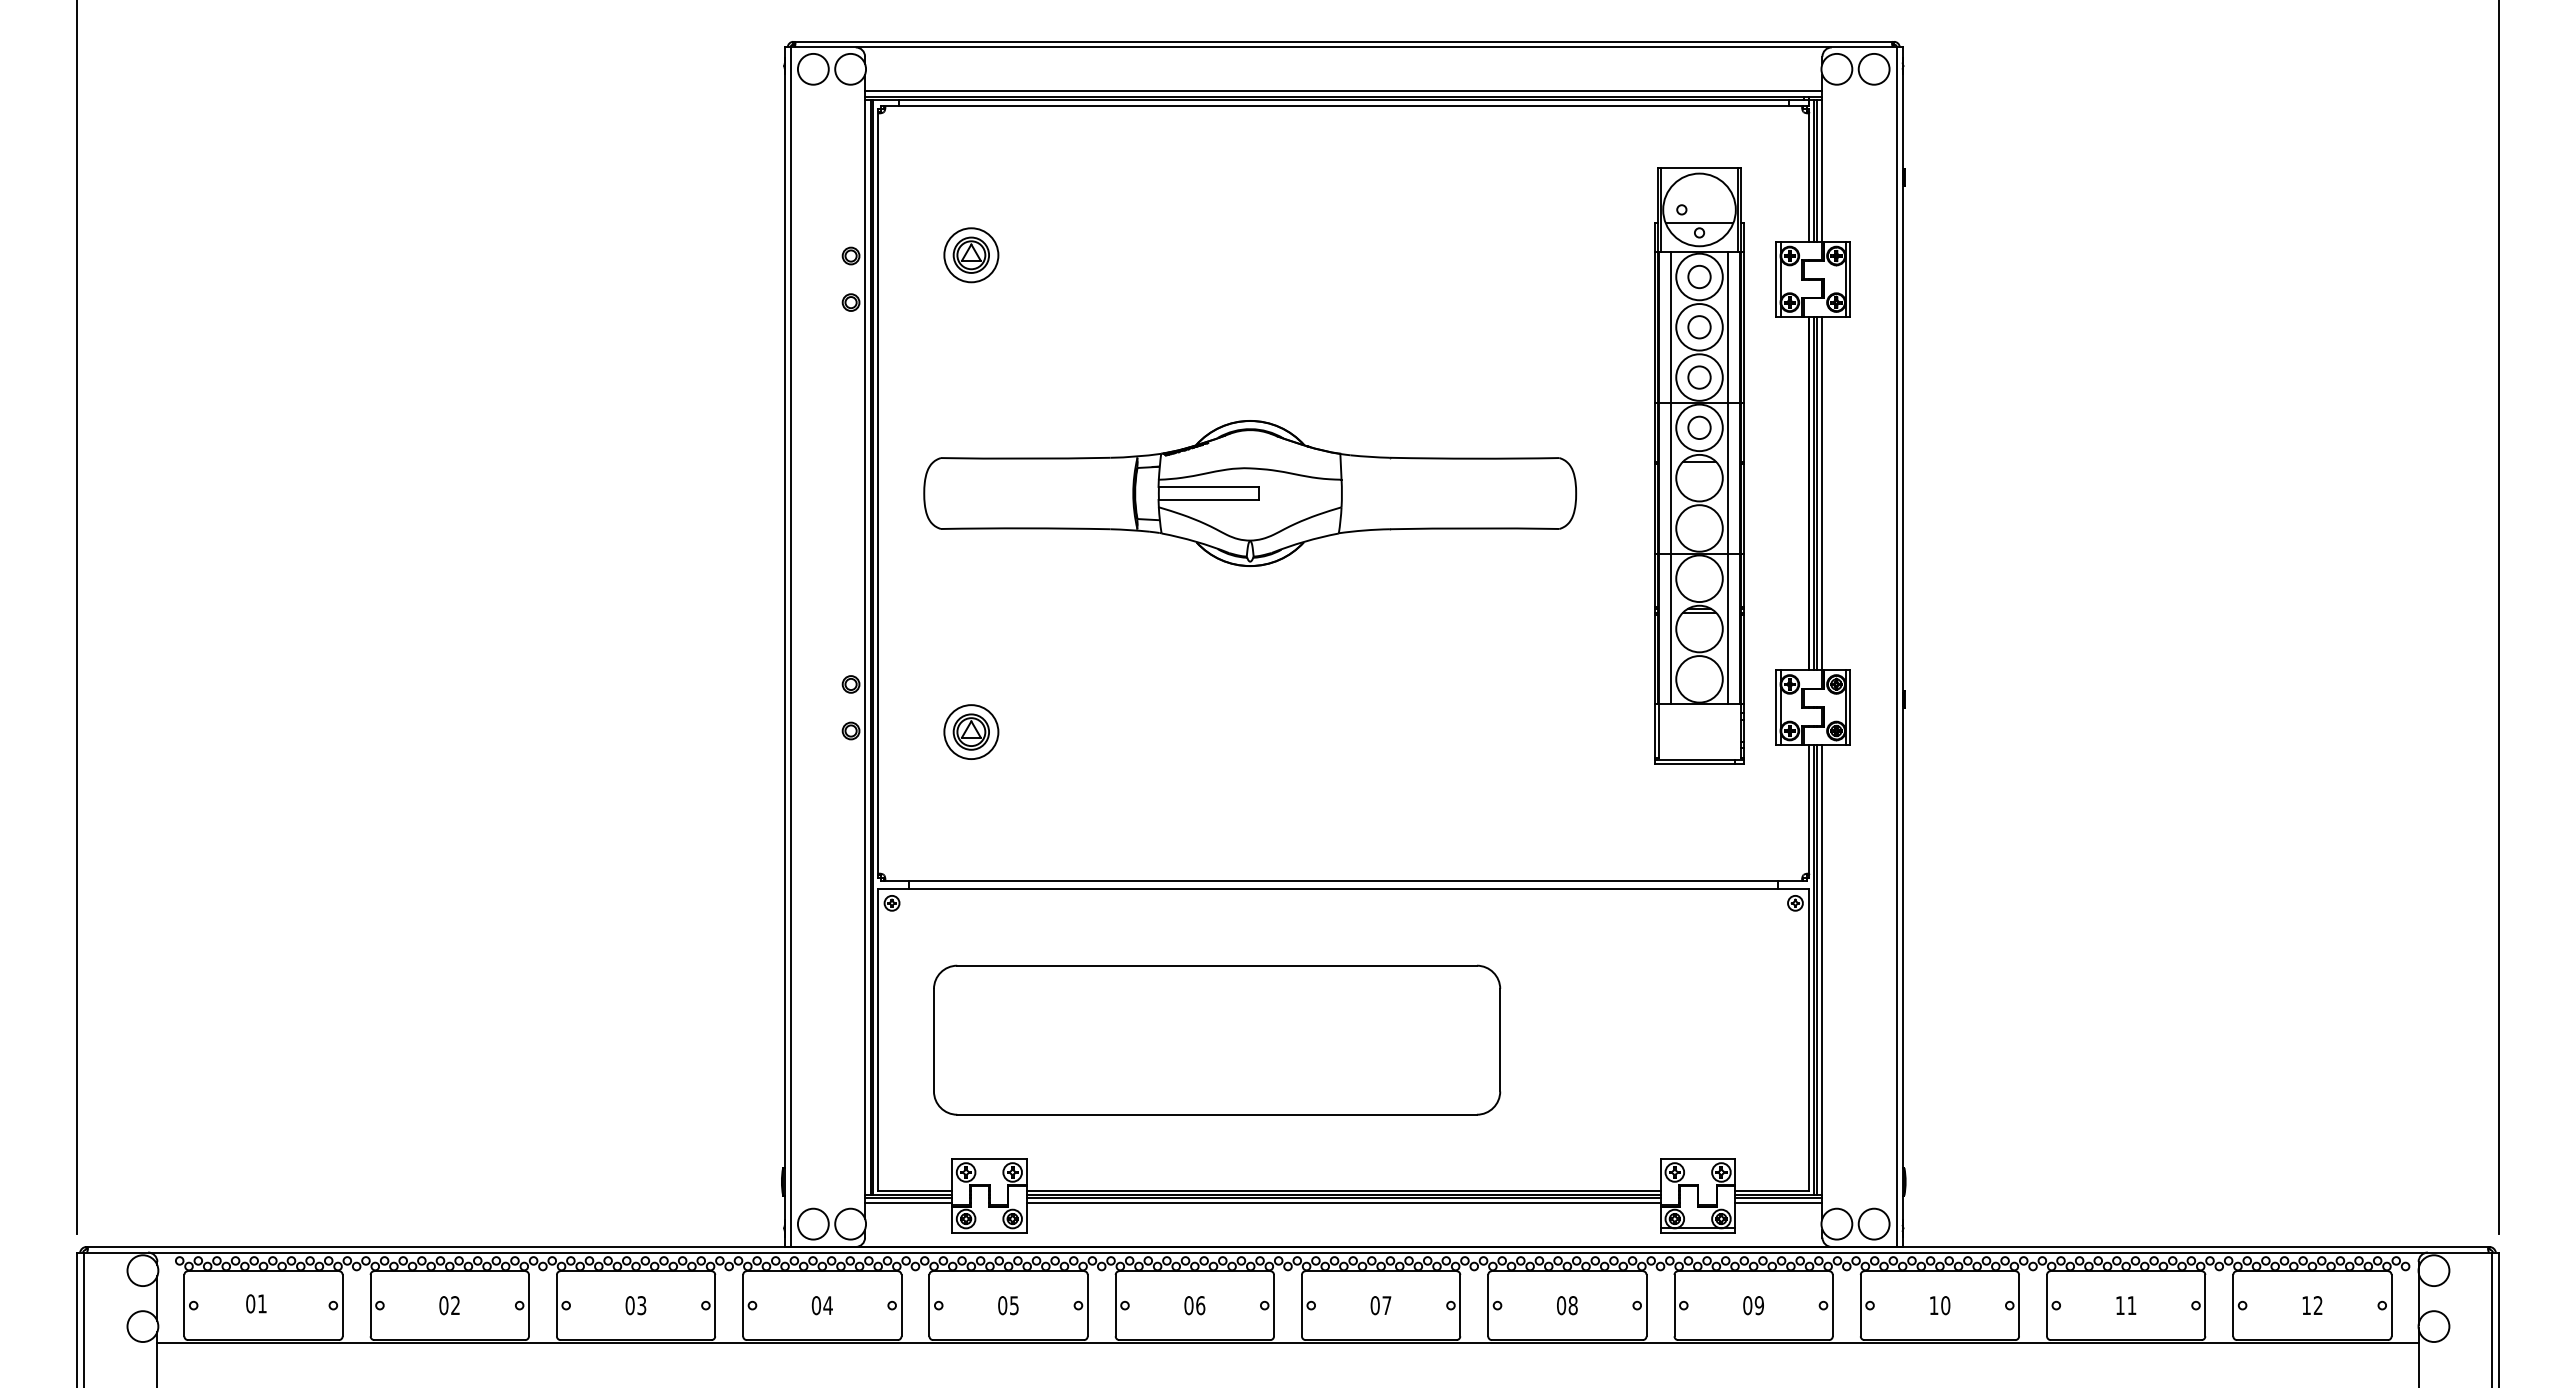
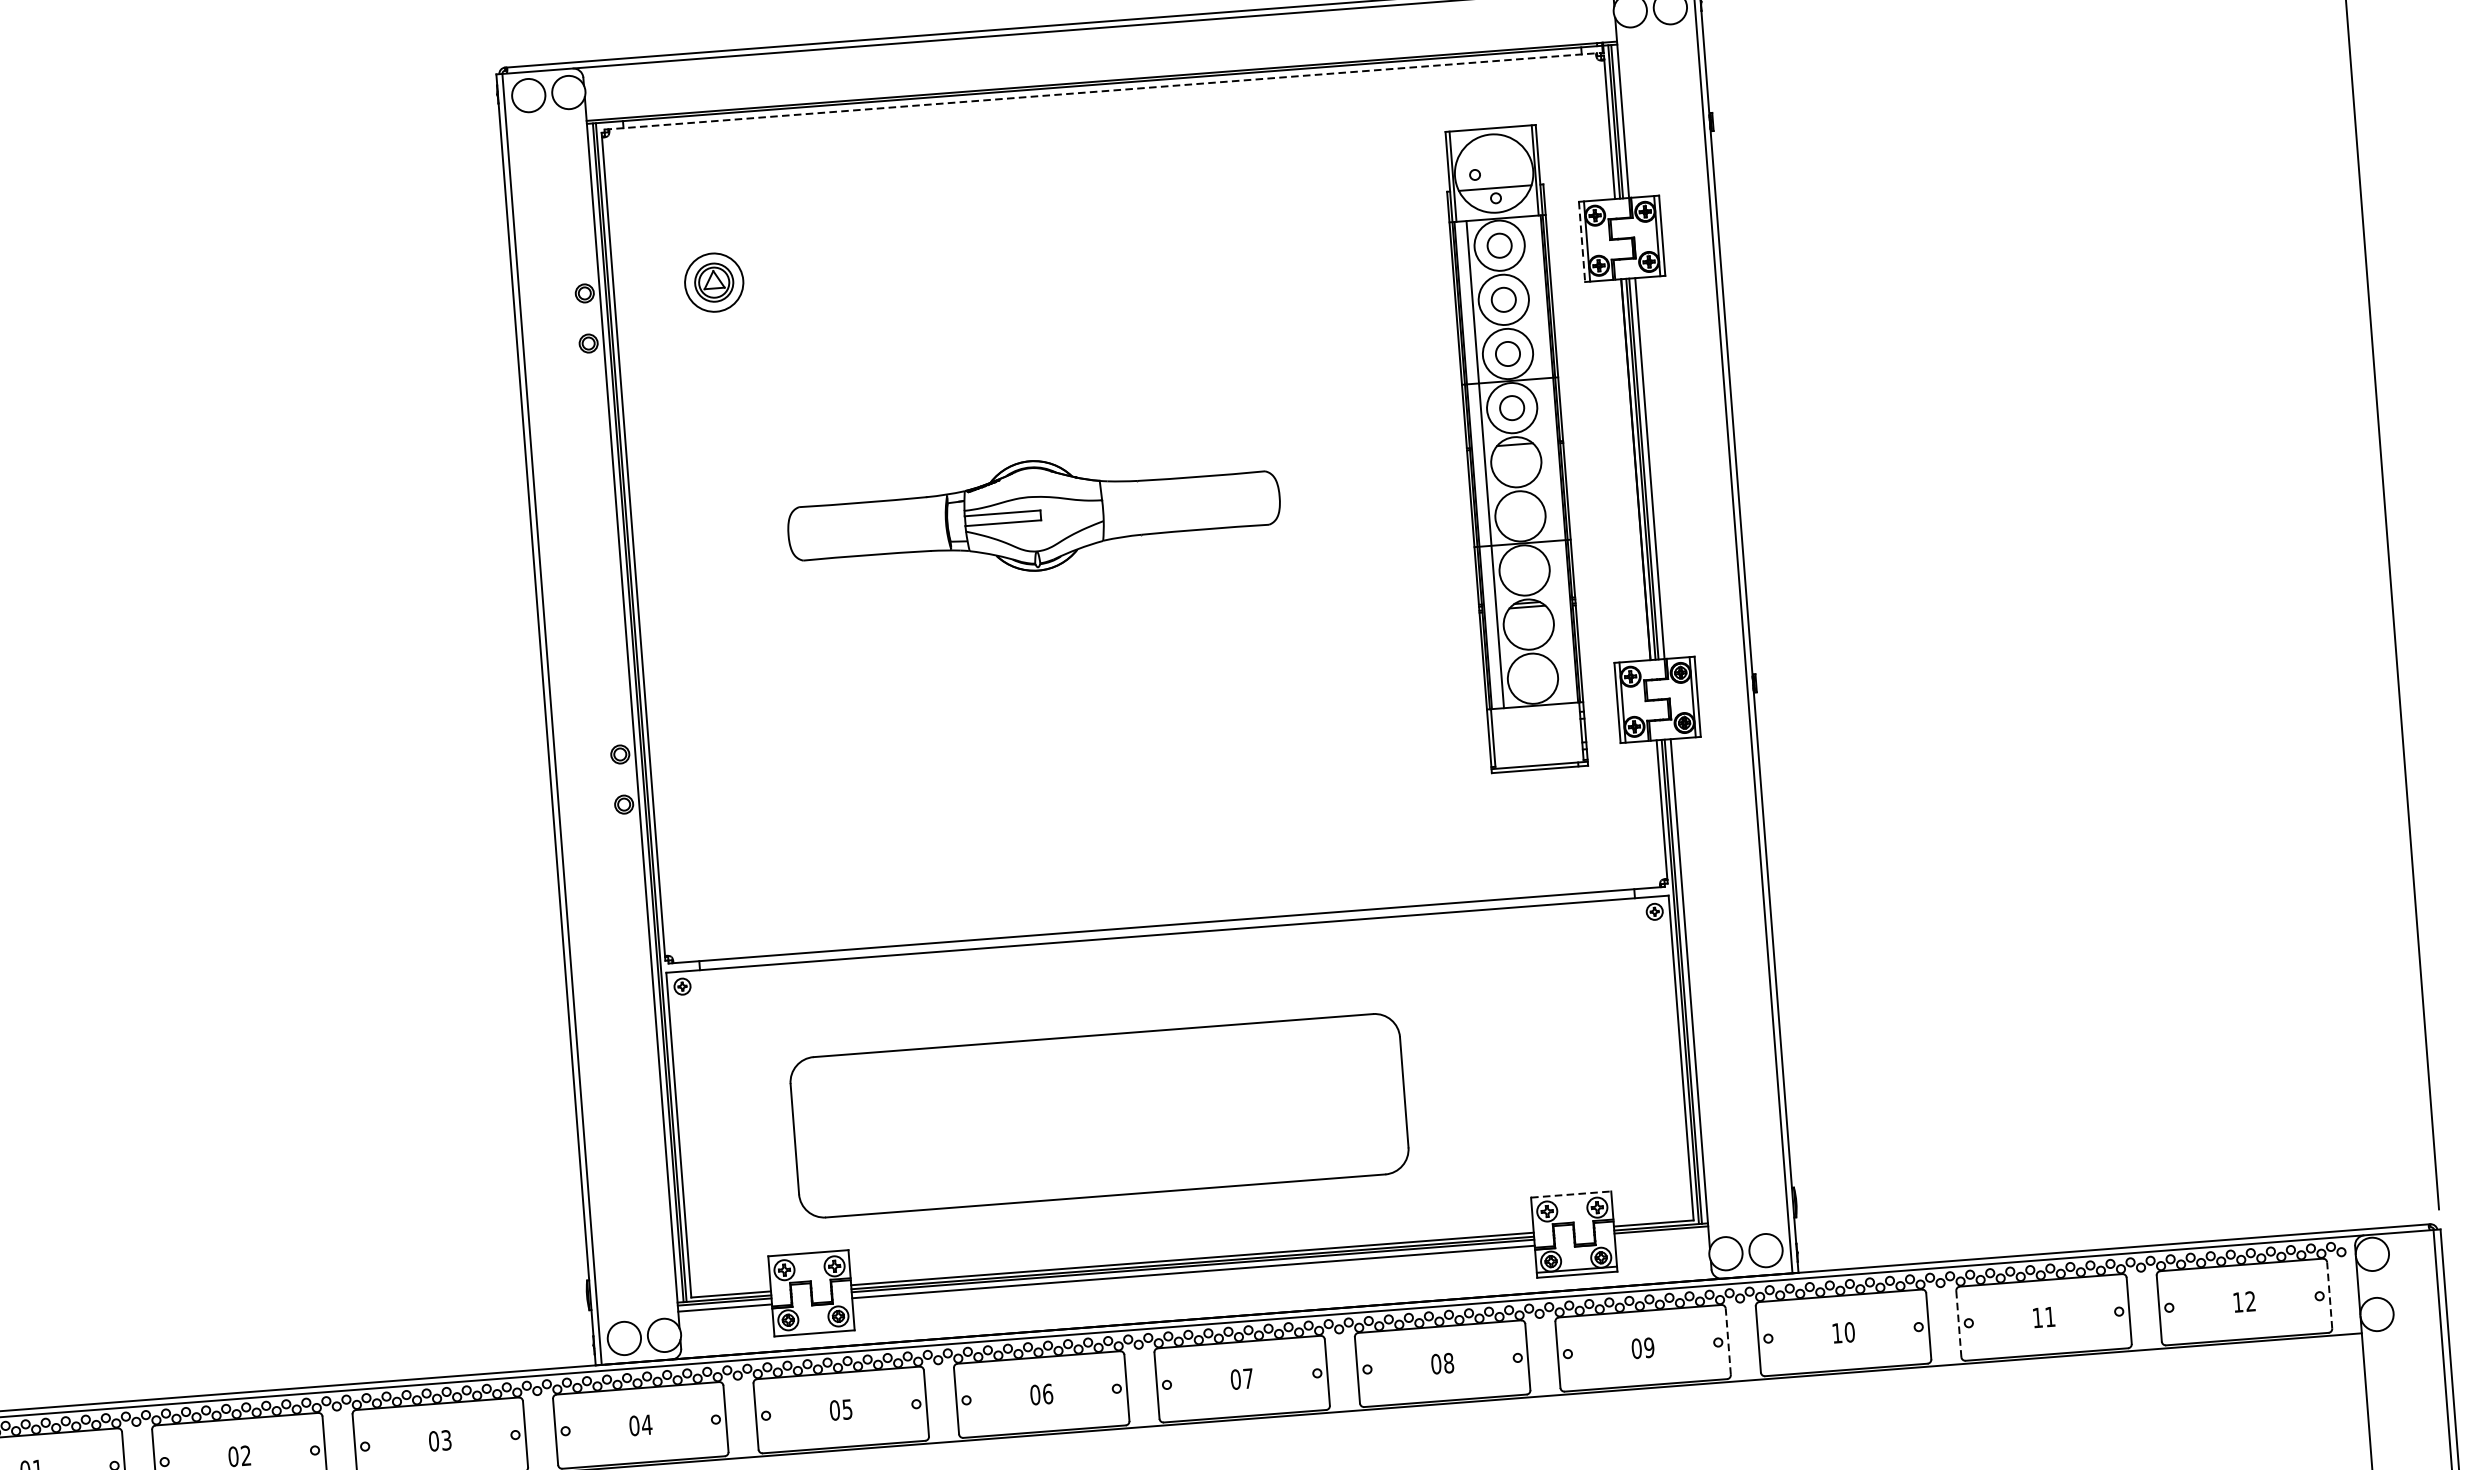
line: (1343, 91) -> (1101, 75), removed
line: (1343, 106) -> (1102, 91), solid -> dashed
line: (1775, 279) -> (1581, 242), solid -> dashed
line: (1728, 477) -> (1547, 459), removed
part: (1250, 493) -> (1034, 515), size x0.7
part: (971, 731) -> (753, 795), removed
part: (1217, 1039) -> (1099, 1114), moved
line: (1698, 1158) -> (1571, 1194), solid -> dashed
line: (1778, 1203) -> (1661, 1236), removed
line: (1832, 1305) -> (1727, 1341), solid -> dashed
line: (2047, 1305) -> (1959, 1323), solid -> dashed
line: (2391, 1305) -> (2329, 1295), solid -> dashed

